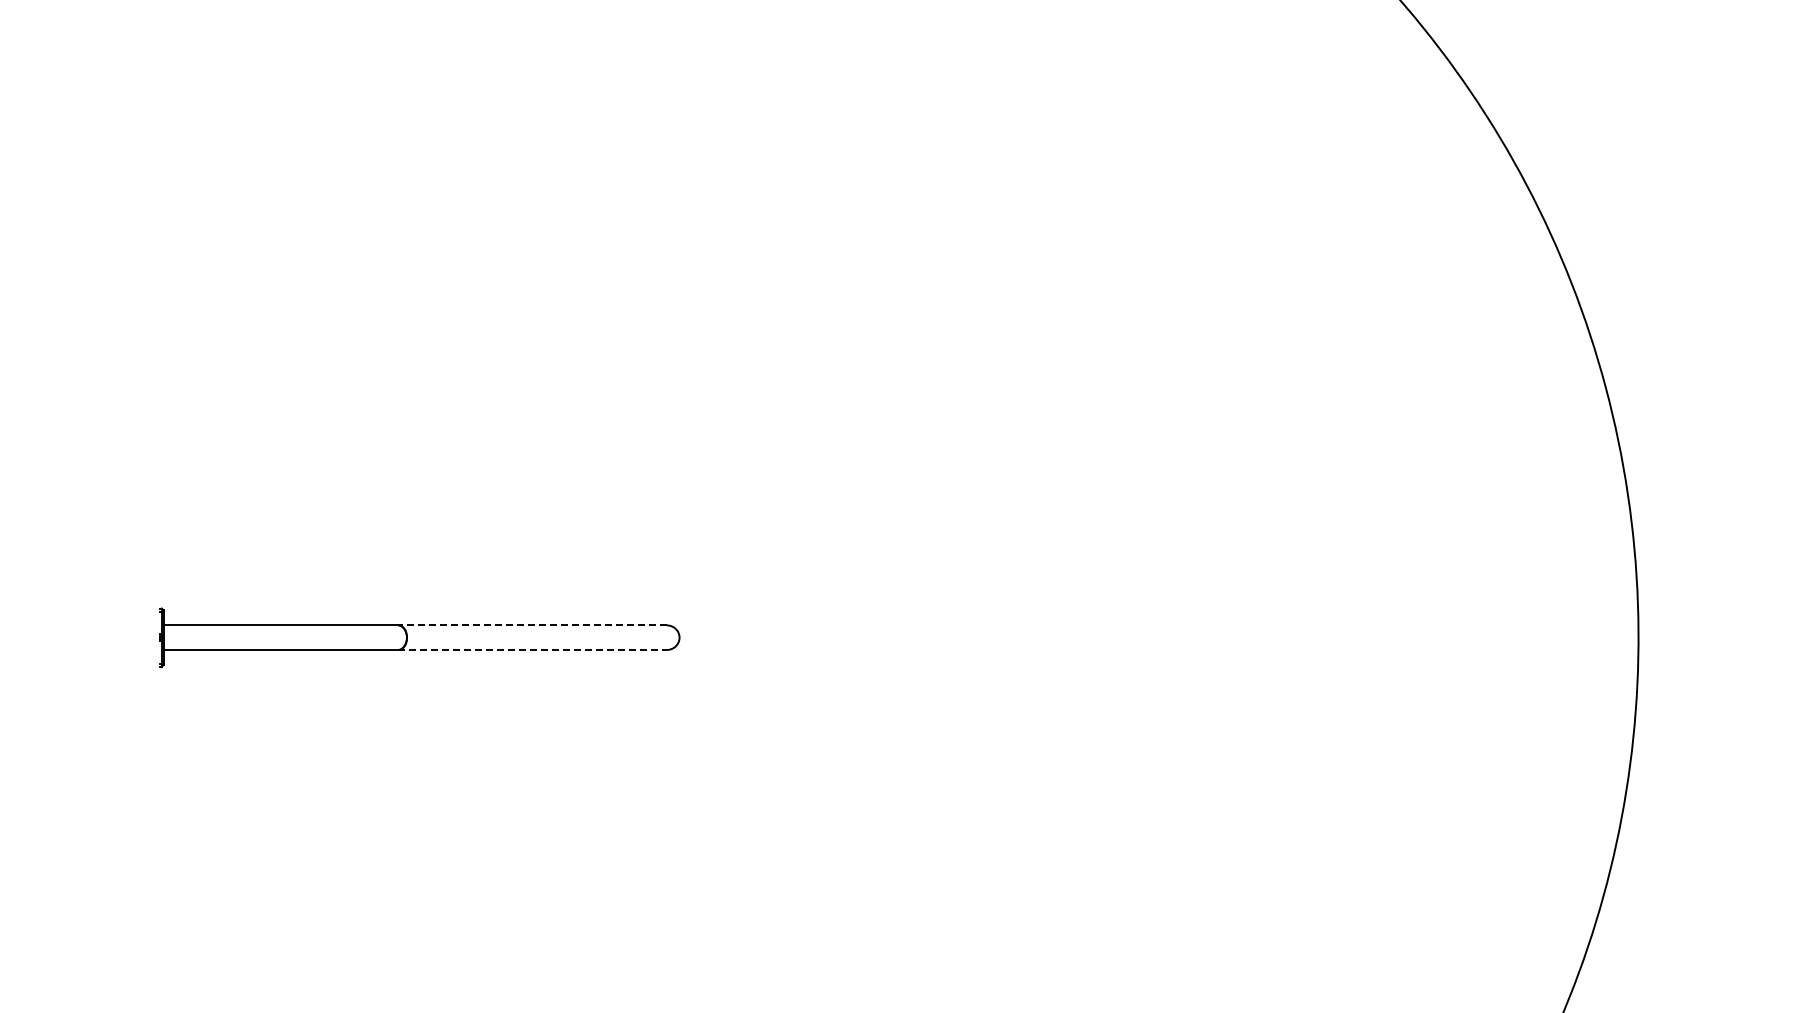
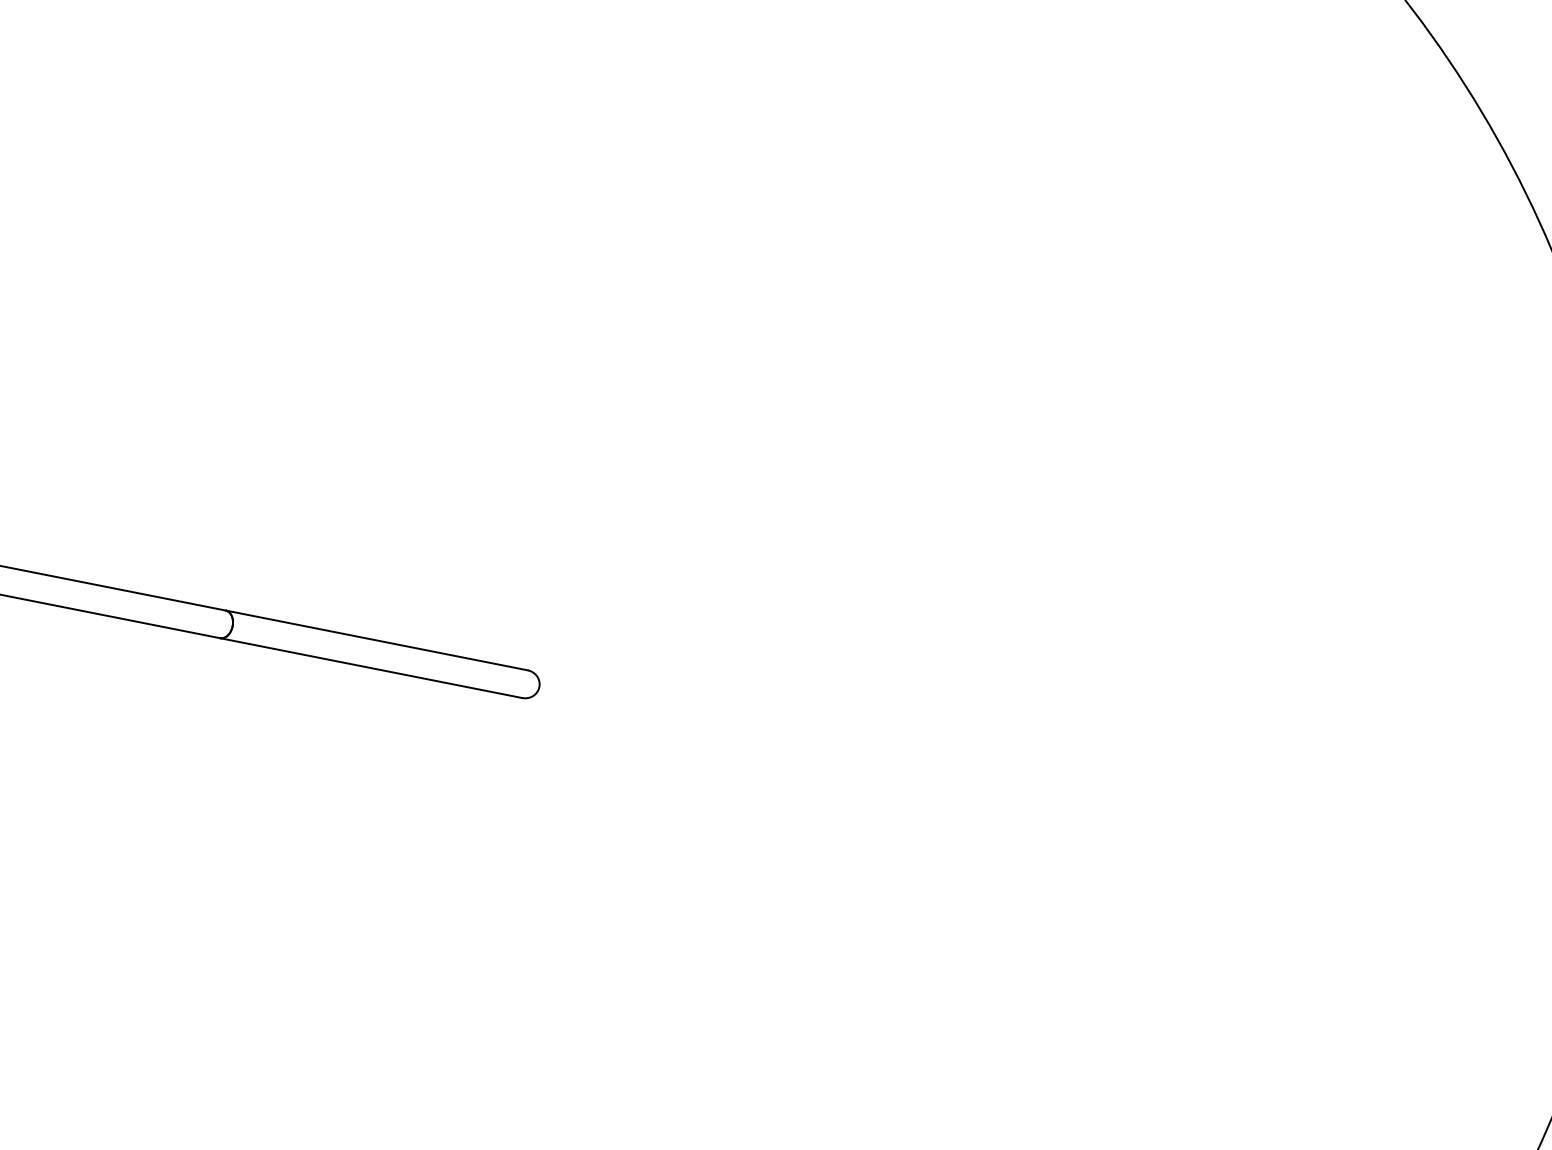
line: (532, 625) -> (376, 640), dashed -> solid
line: (533, 650) -> (372, 668), dashed -> solid

